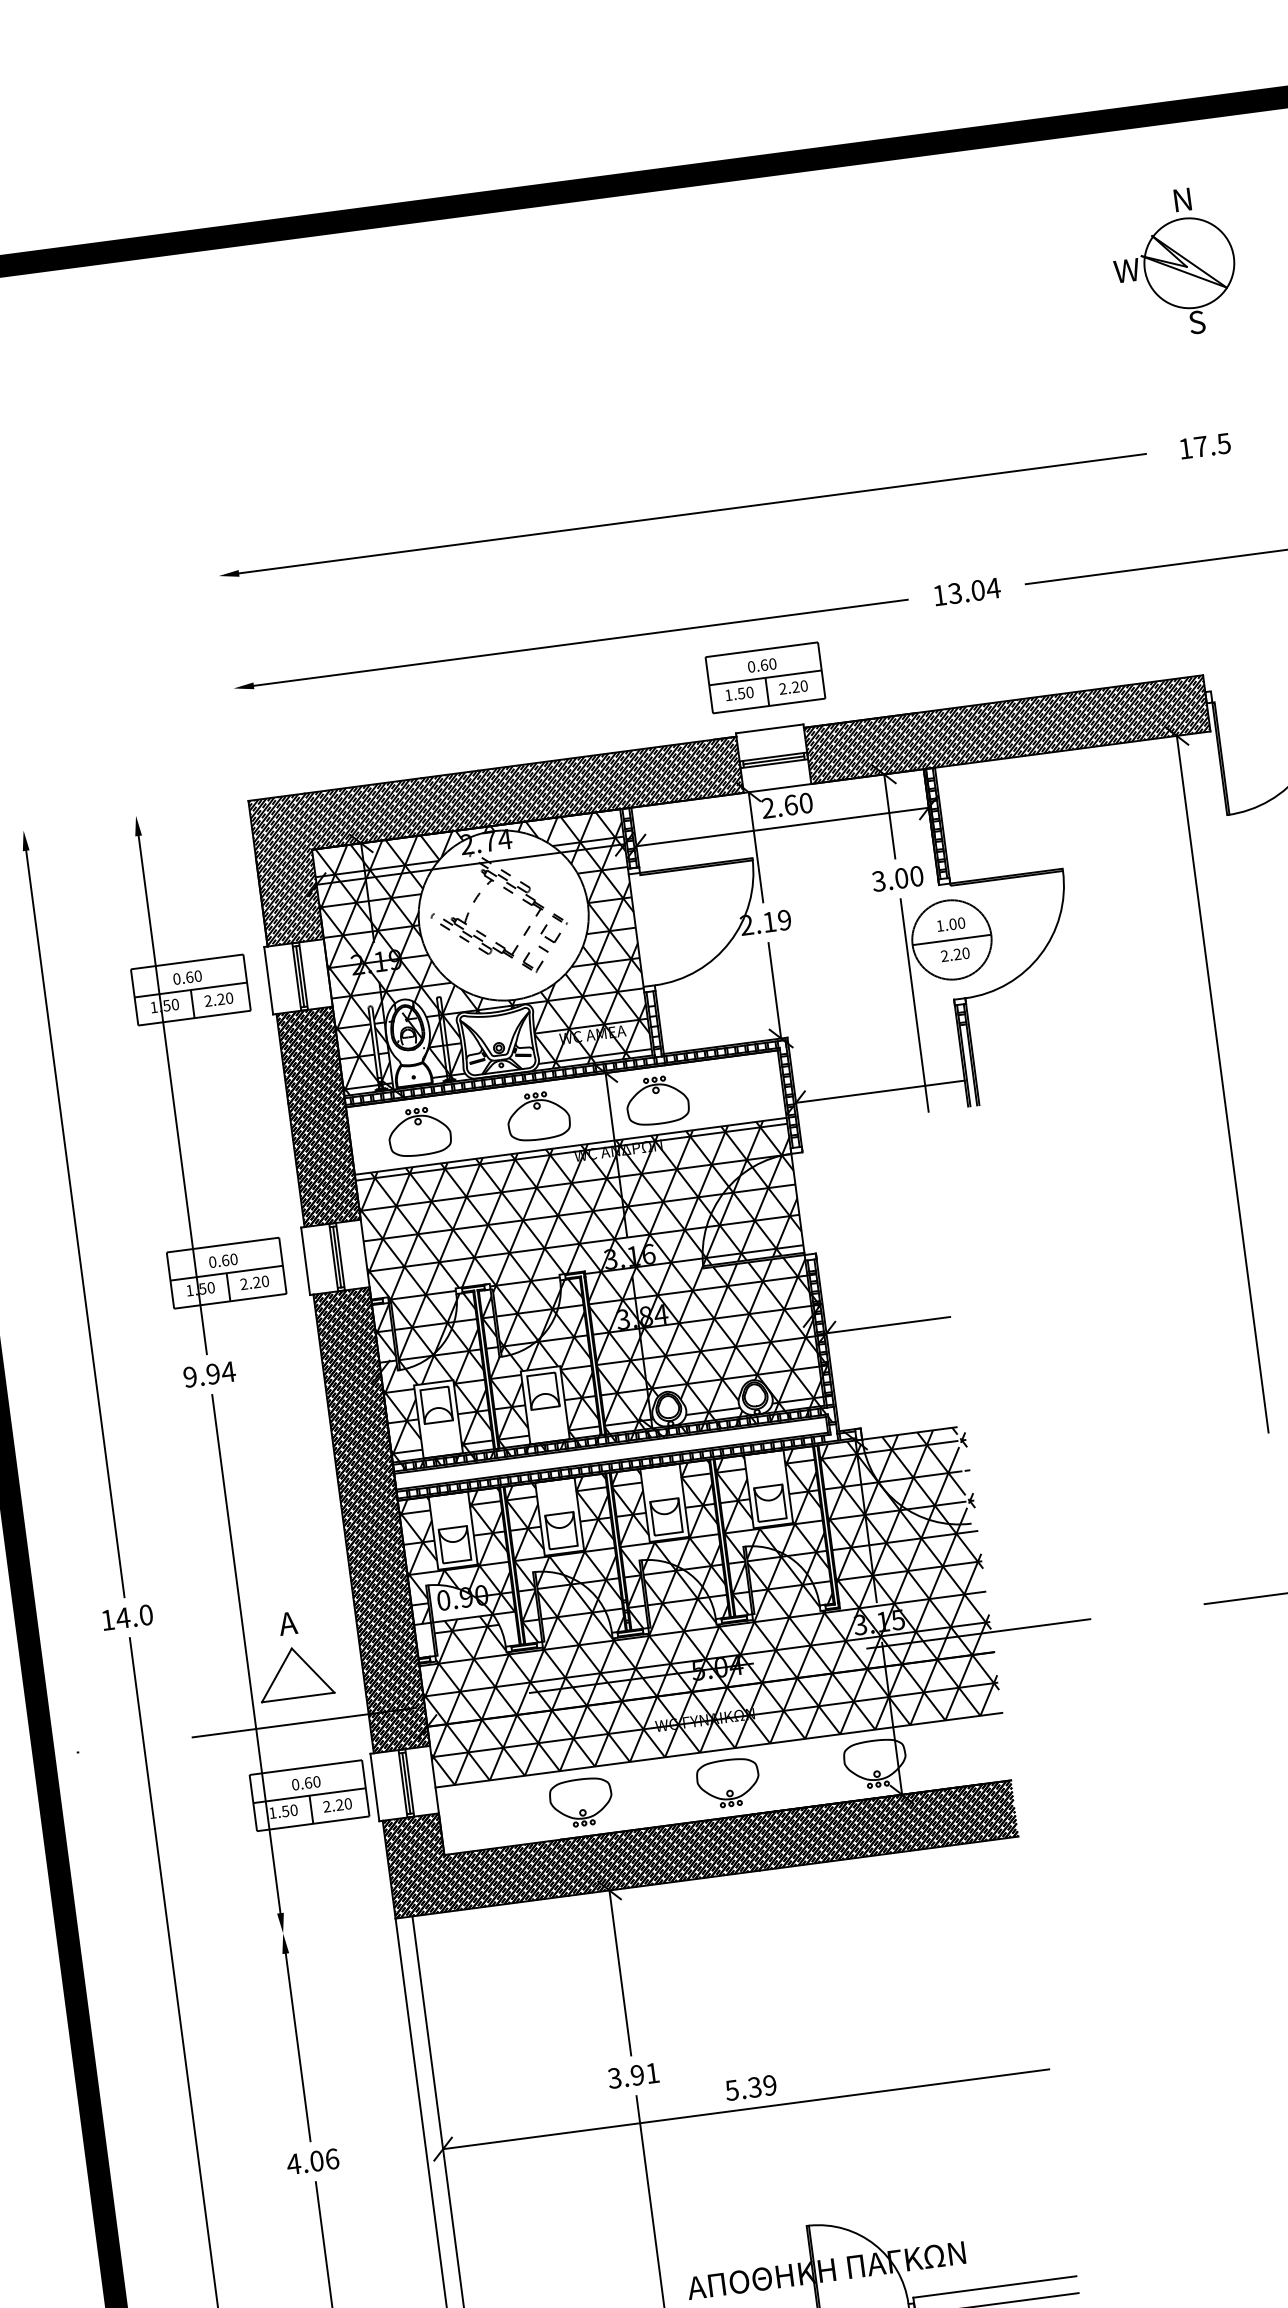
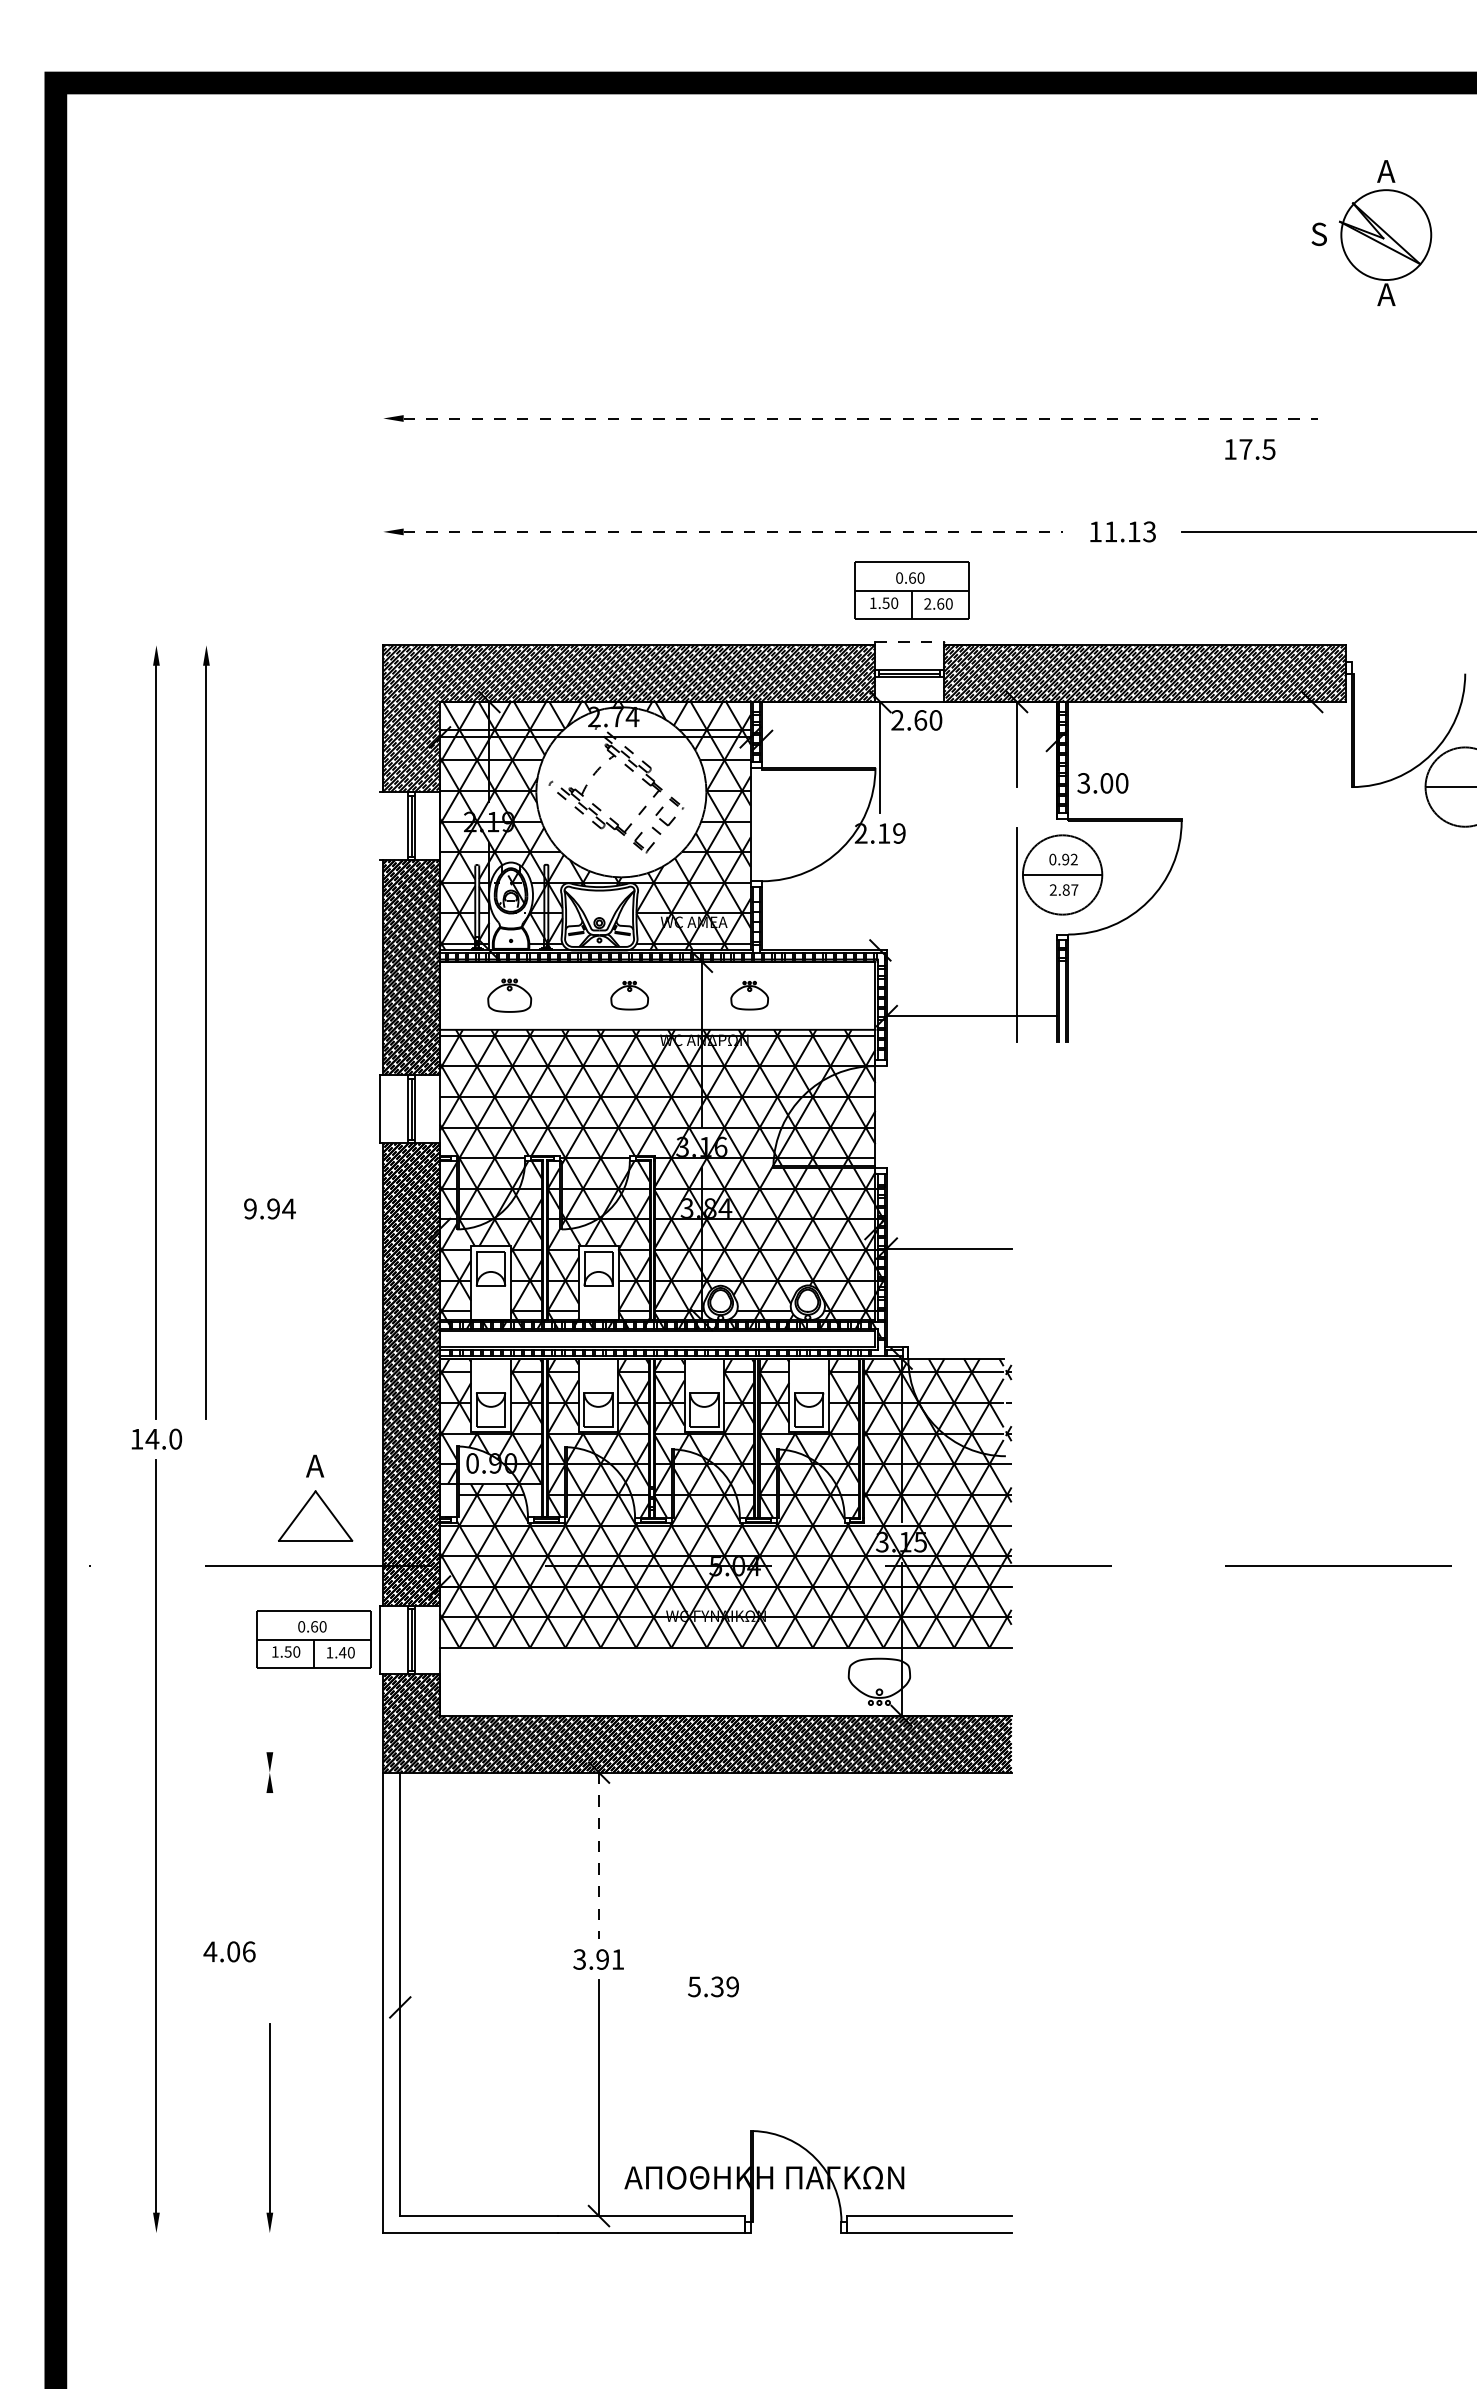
text: (1181, 200) -> (1386, 171), N -> A
text: (1127, 270) -> (1323, 234), W -> S
text: (1197, 322) -> (1386, 294), S -> A
text: (1205, 446) -> (1250, 449), moved
line: (692, 513) -> (861, 418), solid -> dashed
text: (974, 590) -> (1130, 531), 13.04 -> 11.13
line: (580, 642) -> (733, 531), solid -> dashed
text: (795, 686) -> (940, 603), 2.20 -> 2.60
line: (770, 728) -> (910, 641), solid -> dashed
line: (782, 826) -> (909, 740), removed
text: (897, 879) -> (1102, 783), moved
text: (950, 924) -> (1063, 859), 1.00 -> 0.92
text: (961, 953) -> (1070, 889), 2.20 -> 2.87
line: (268, 981) -> (379, 826), removed
line: (774, 991) -> (880, 902), removed
line: (1223, 1084) -> (1312, 1053), removed
part: (172, 1085) -> (270, 917), removed
part: (657, 1100) -> (749, 995), size x0.6
part: (538, 1115) -> (629, 995), size x0.6
part: (419, 1131) -> (509, 995), size x0.7
part: (123, 1207) -> (206, 1032), added
line: (245, 1653) -> (269, 1490), removed
part: (727, 1782) -> (730, 1681), removed
part: (581, 1802) -> (582, 1681), removed
text: (333, 1805) -> (336, 1652), 2.20 -> 1.40
line: (619, 1973) -> (598, 1856), solid -> dashed
line: (297, 2047) -> (269, 1887), removed
line: (745, 2109) -> (705, 2007), removed
text: (312, 2161) -> (229, 1951), moved

